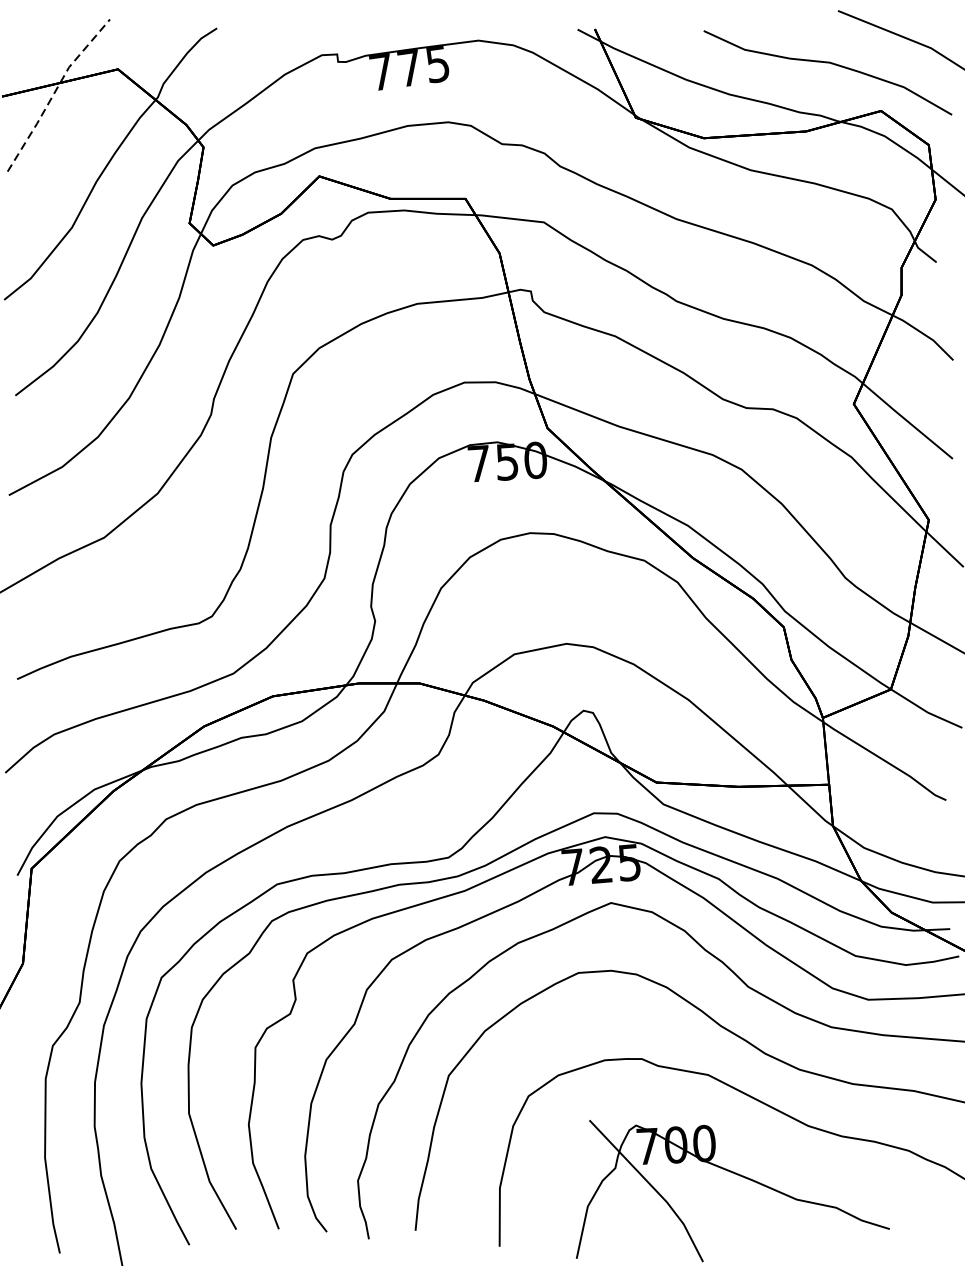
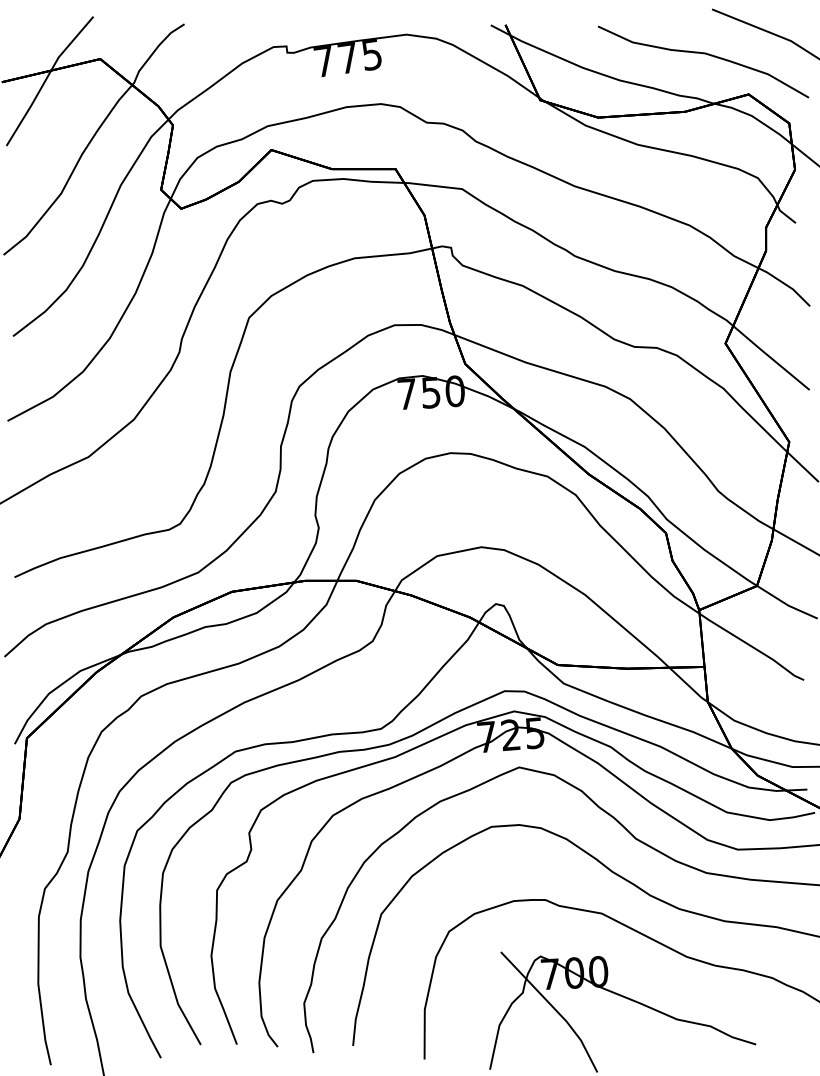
line: (54, 92) -> (46, 78), dashed -> solid

